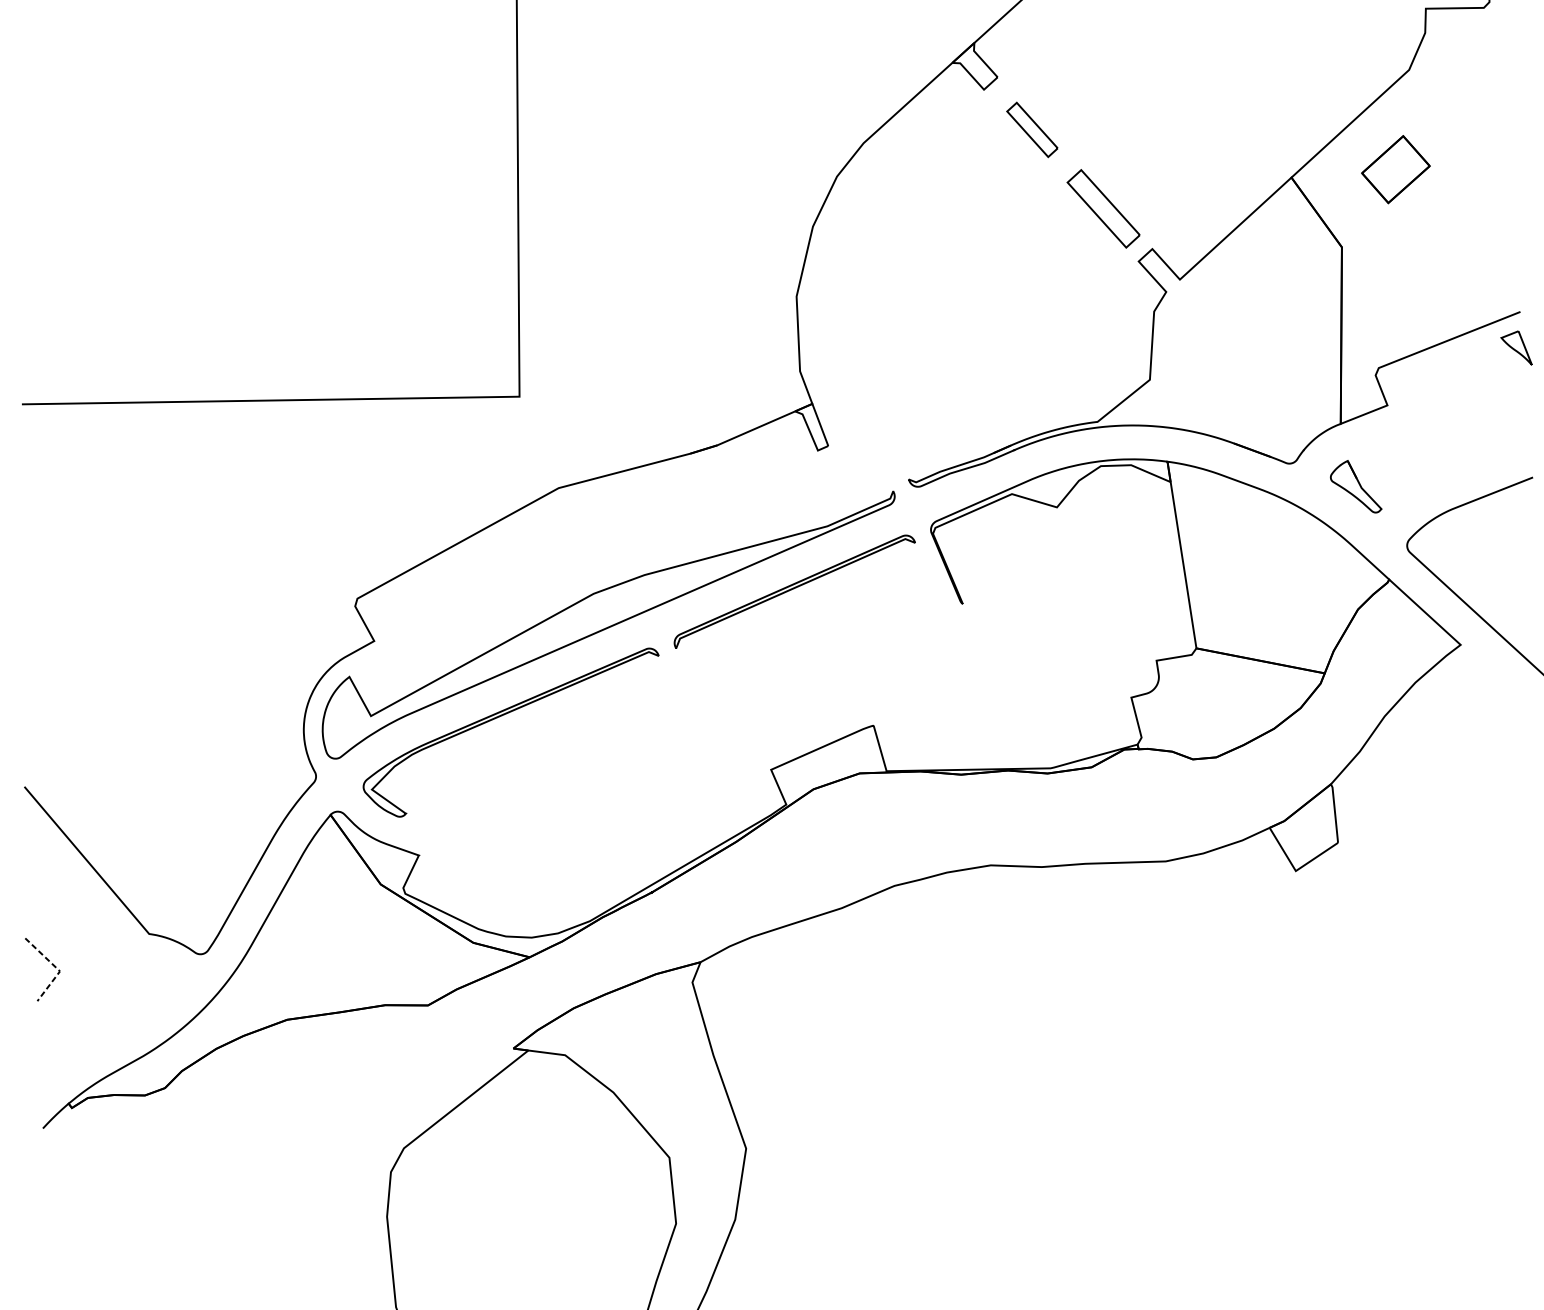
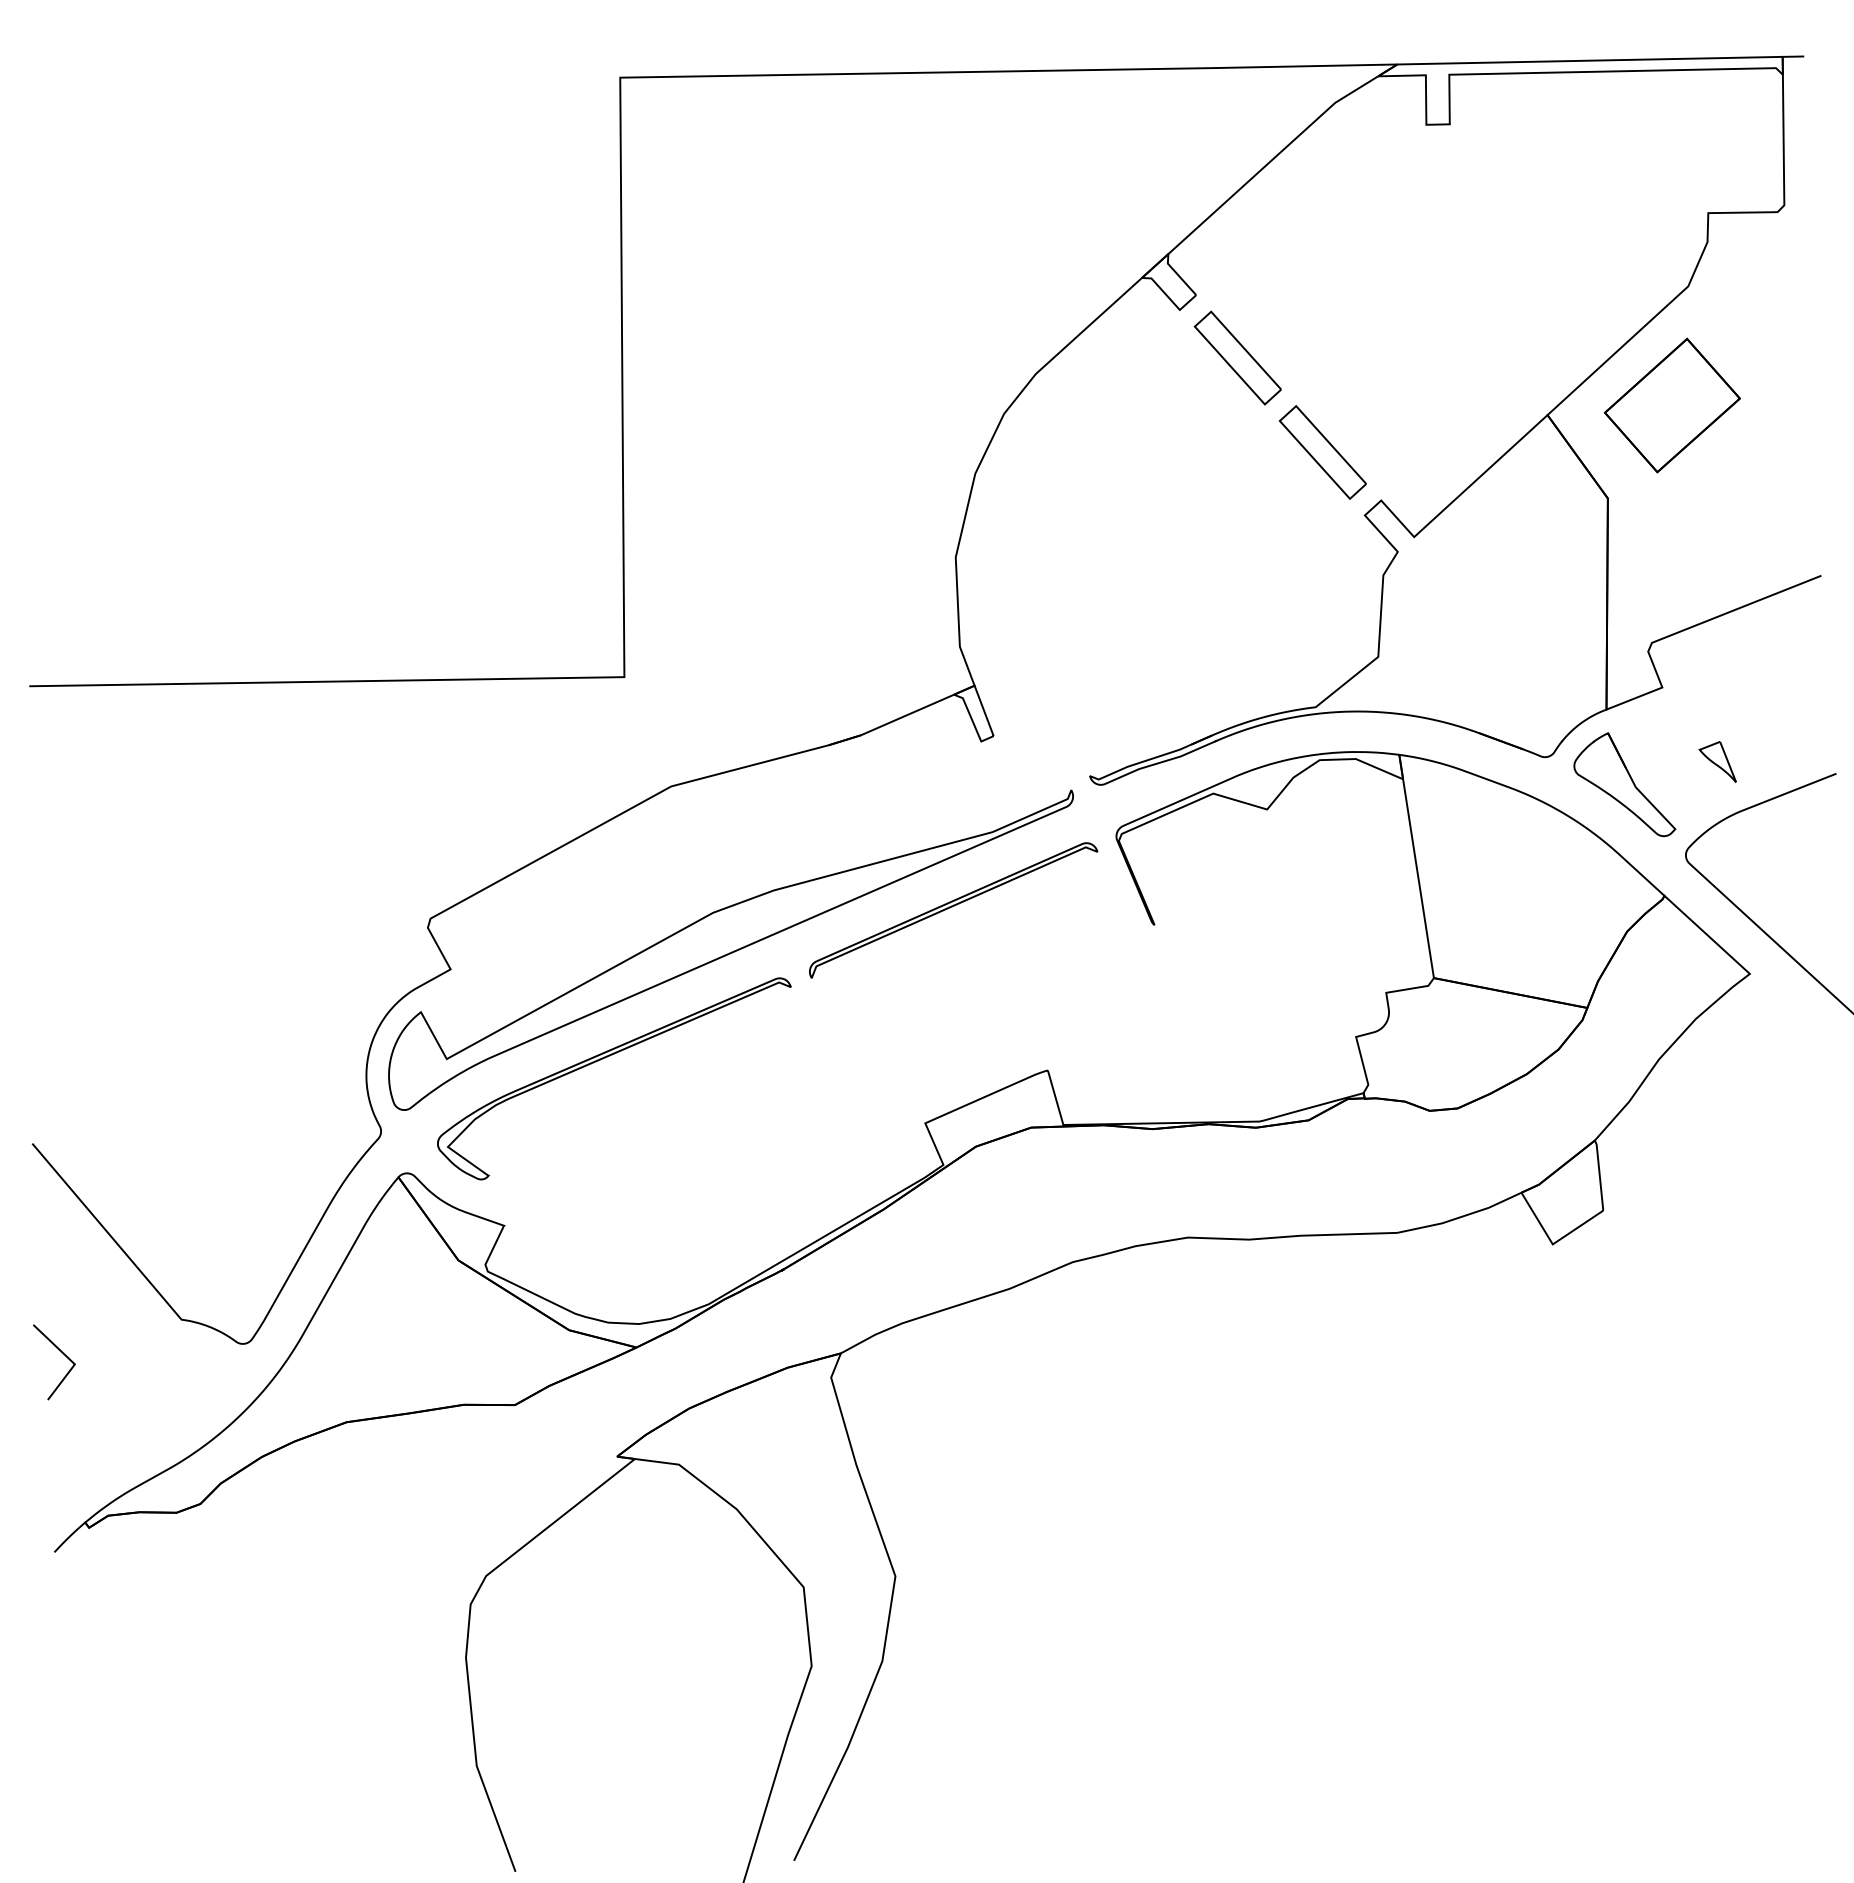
part: (1032, 129) -> (1237, 357), size x1.43
part: (1395, 169) -> (1672, 405), size x1.67
part: (1516, 347) -> (1717, 761), moved
part: (1355, 486) -> (1624, 784), size x1.67
line: (57, 968) -> (71, 1360), dashed -> solid

